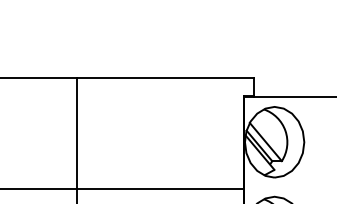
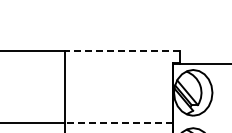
line: (165, 78) -> (122, 51), solid -> dashed
line: (160, 189) -> (119, 123), solid -> dashed

